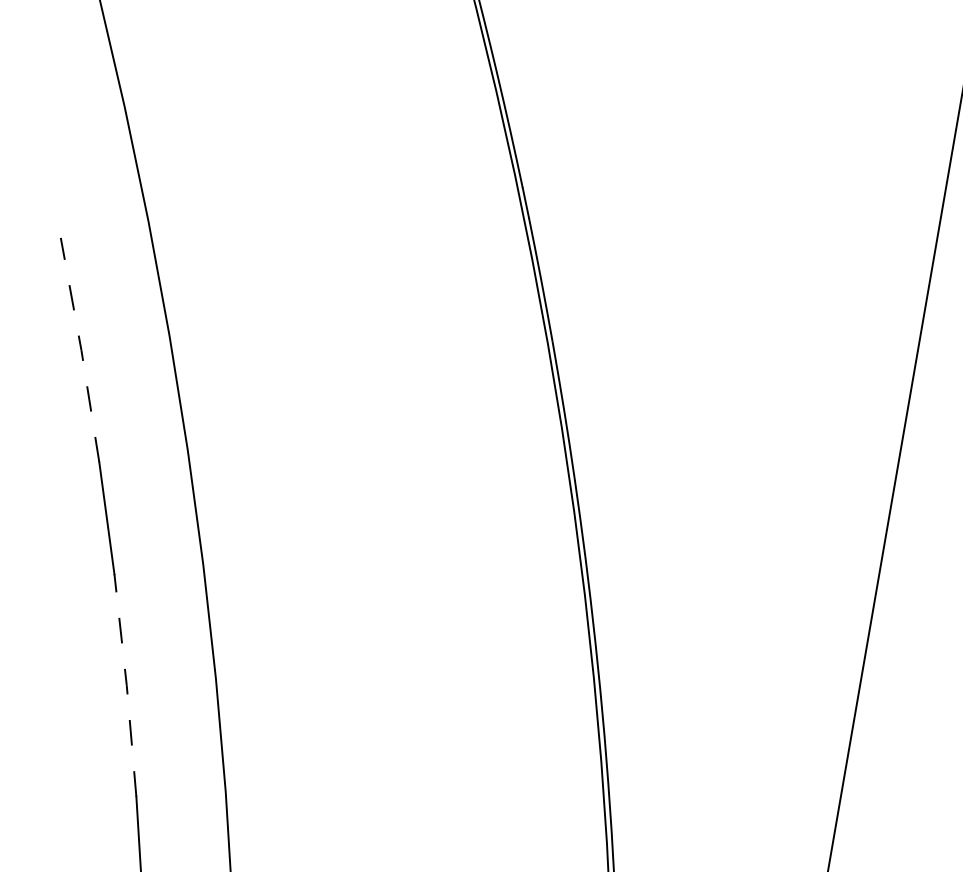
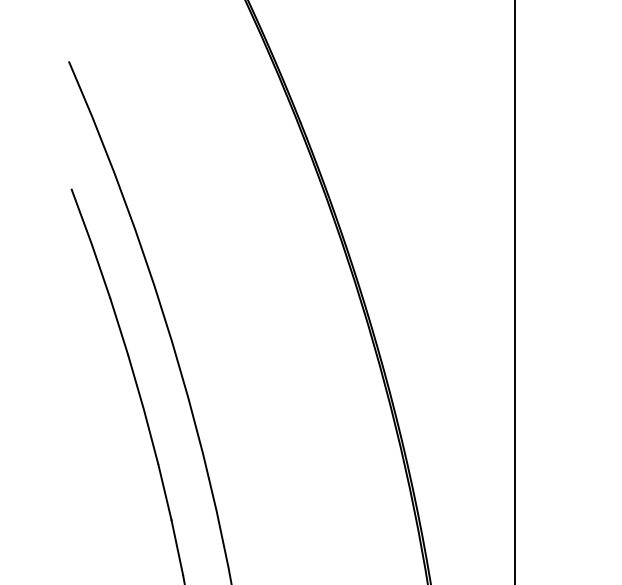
line: (81, 349) -> (91, 243), dashed -> solid
line: (126, 685) -> (143, 409), dashed -> solid

